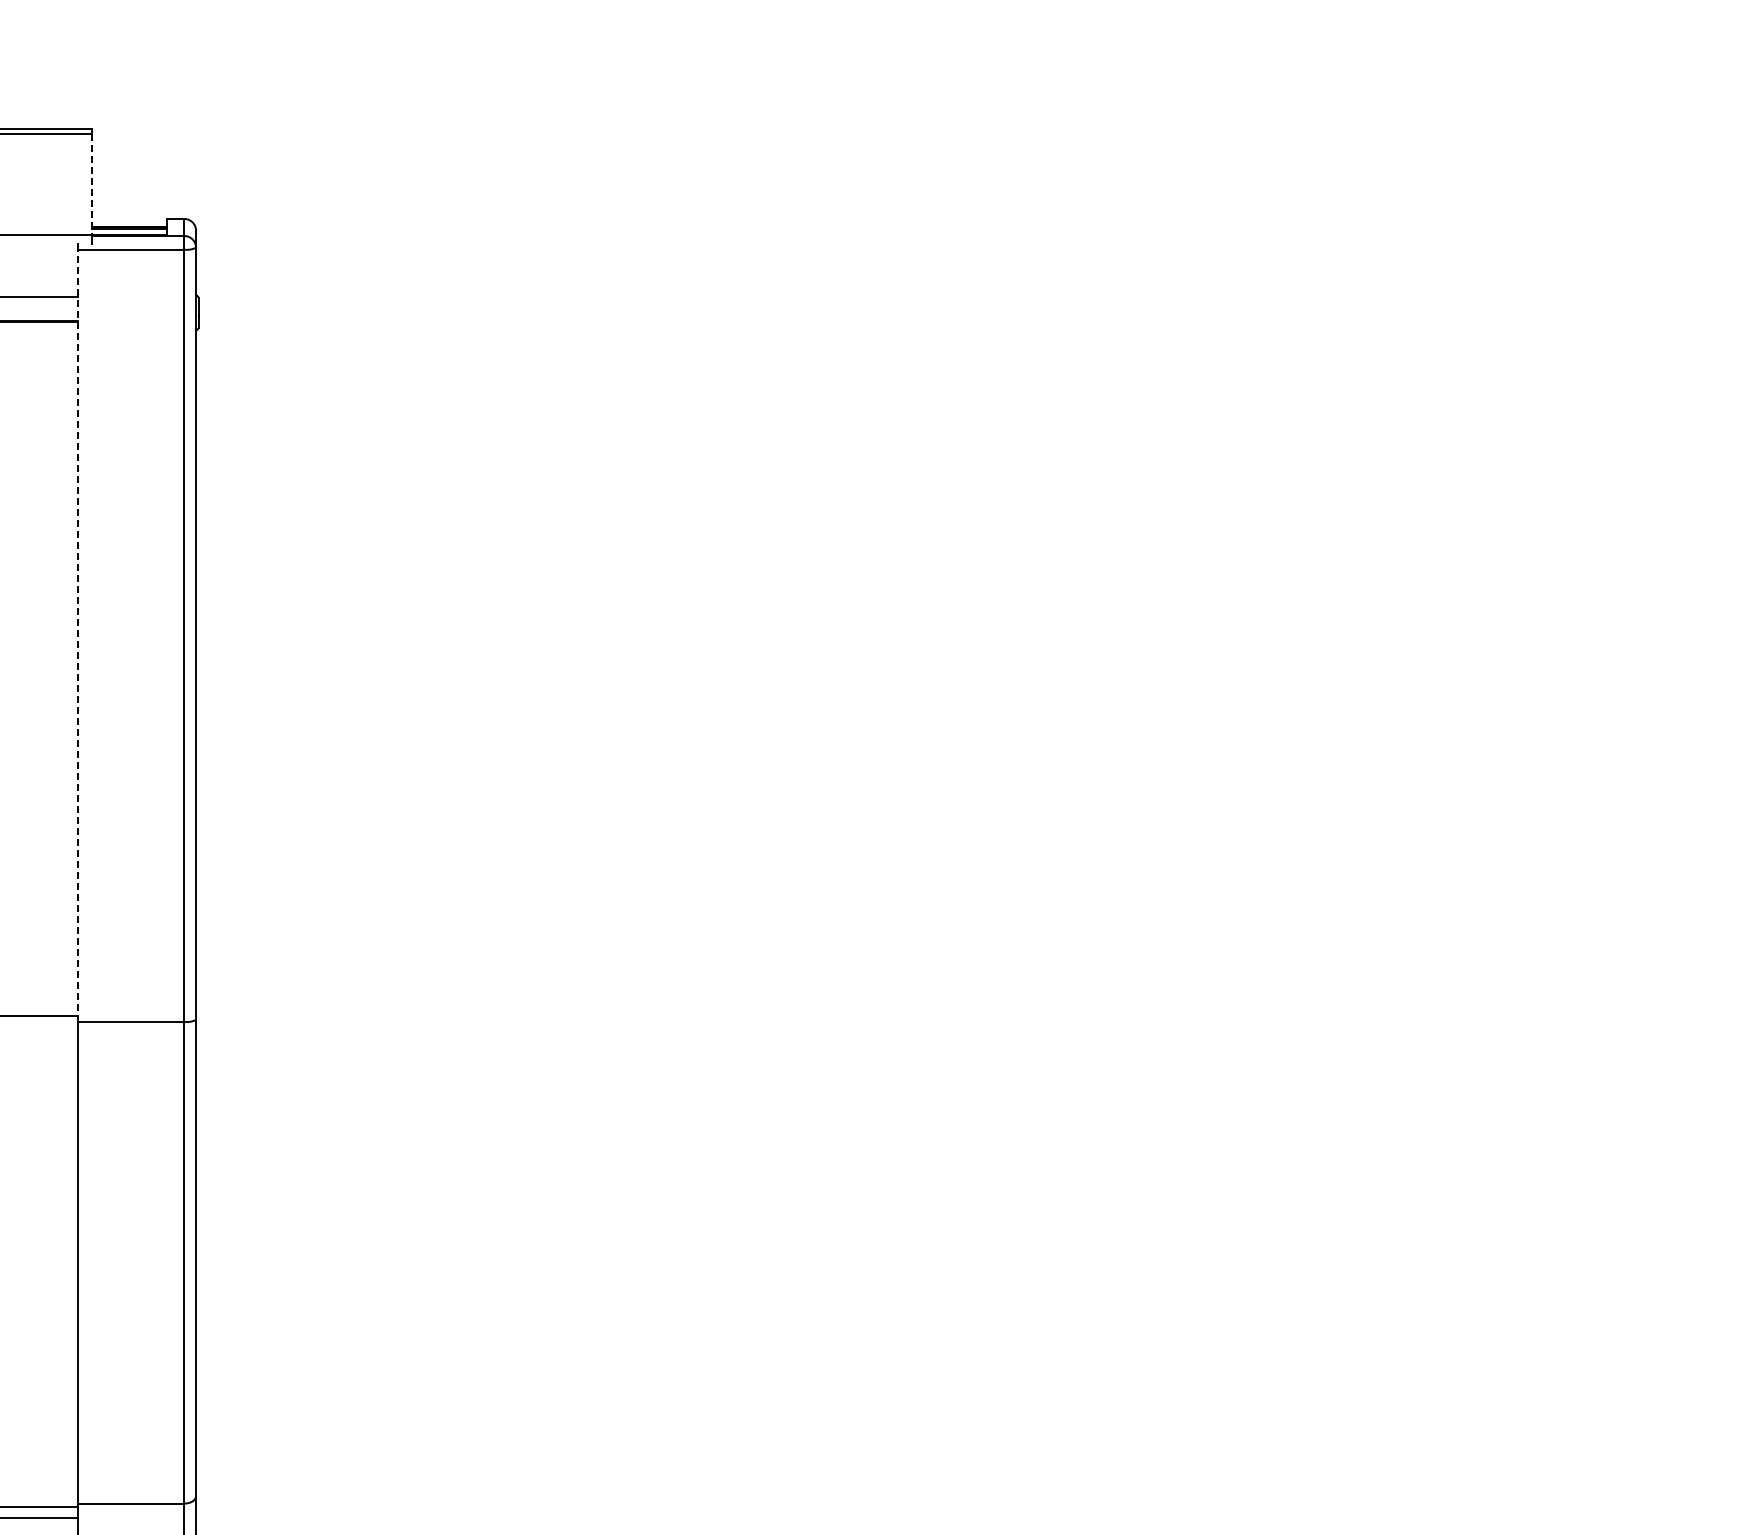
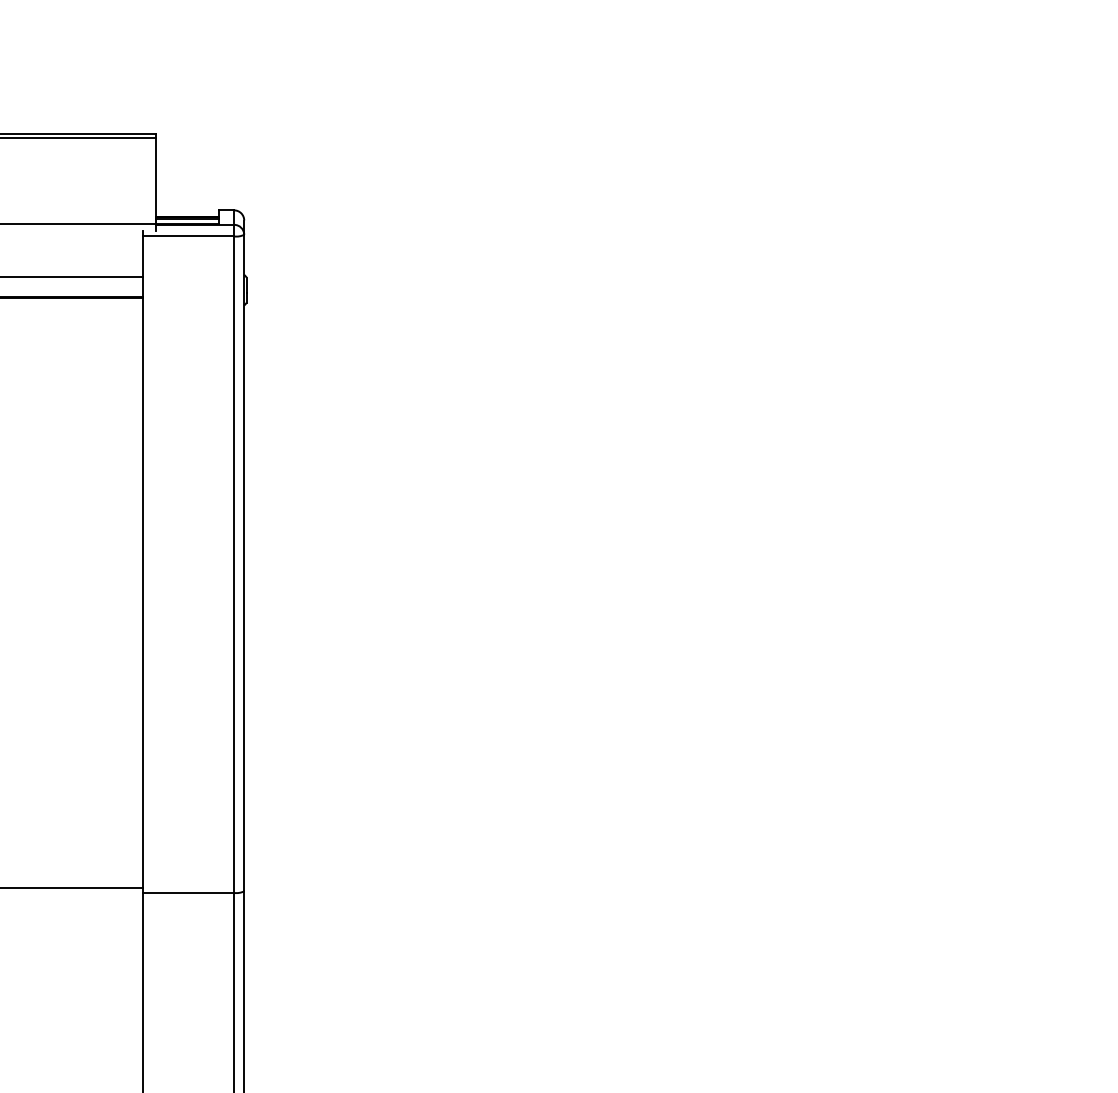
line: (92, 184) -> (156, 181), dashed -> solid
line: (77, 635) -> (143, 564), dashed -> solid

